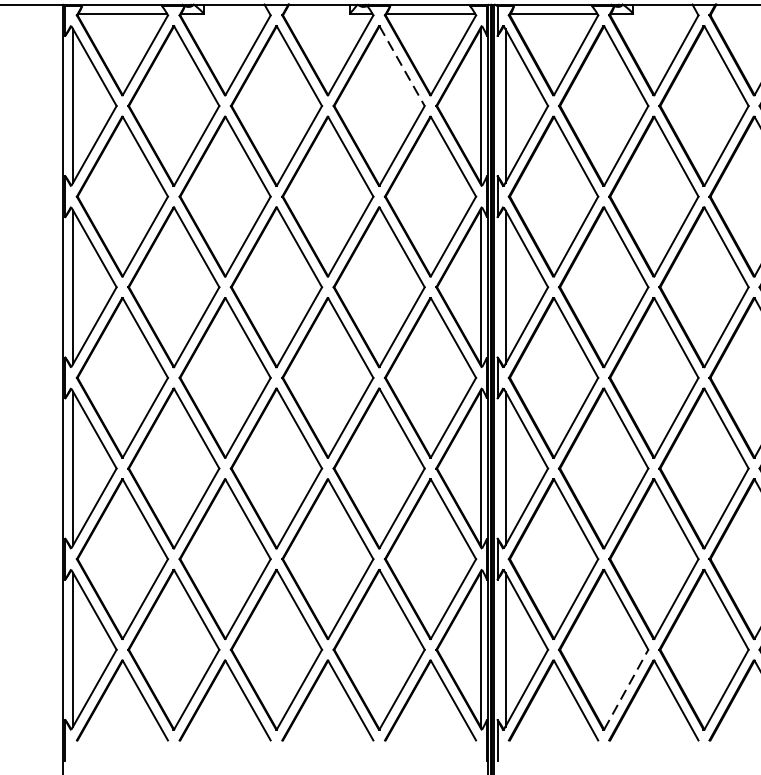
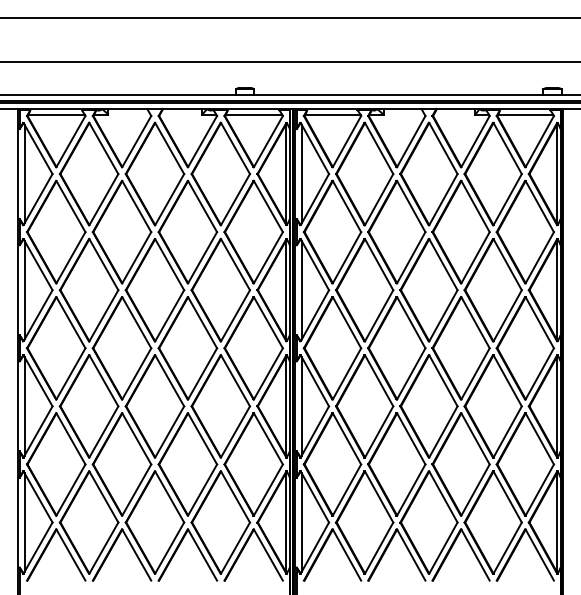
line: (402, 66) -> (235, 148), dashed -> solid
line: (626, 688) -> (379, 547), dashed -> solid

